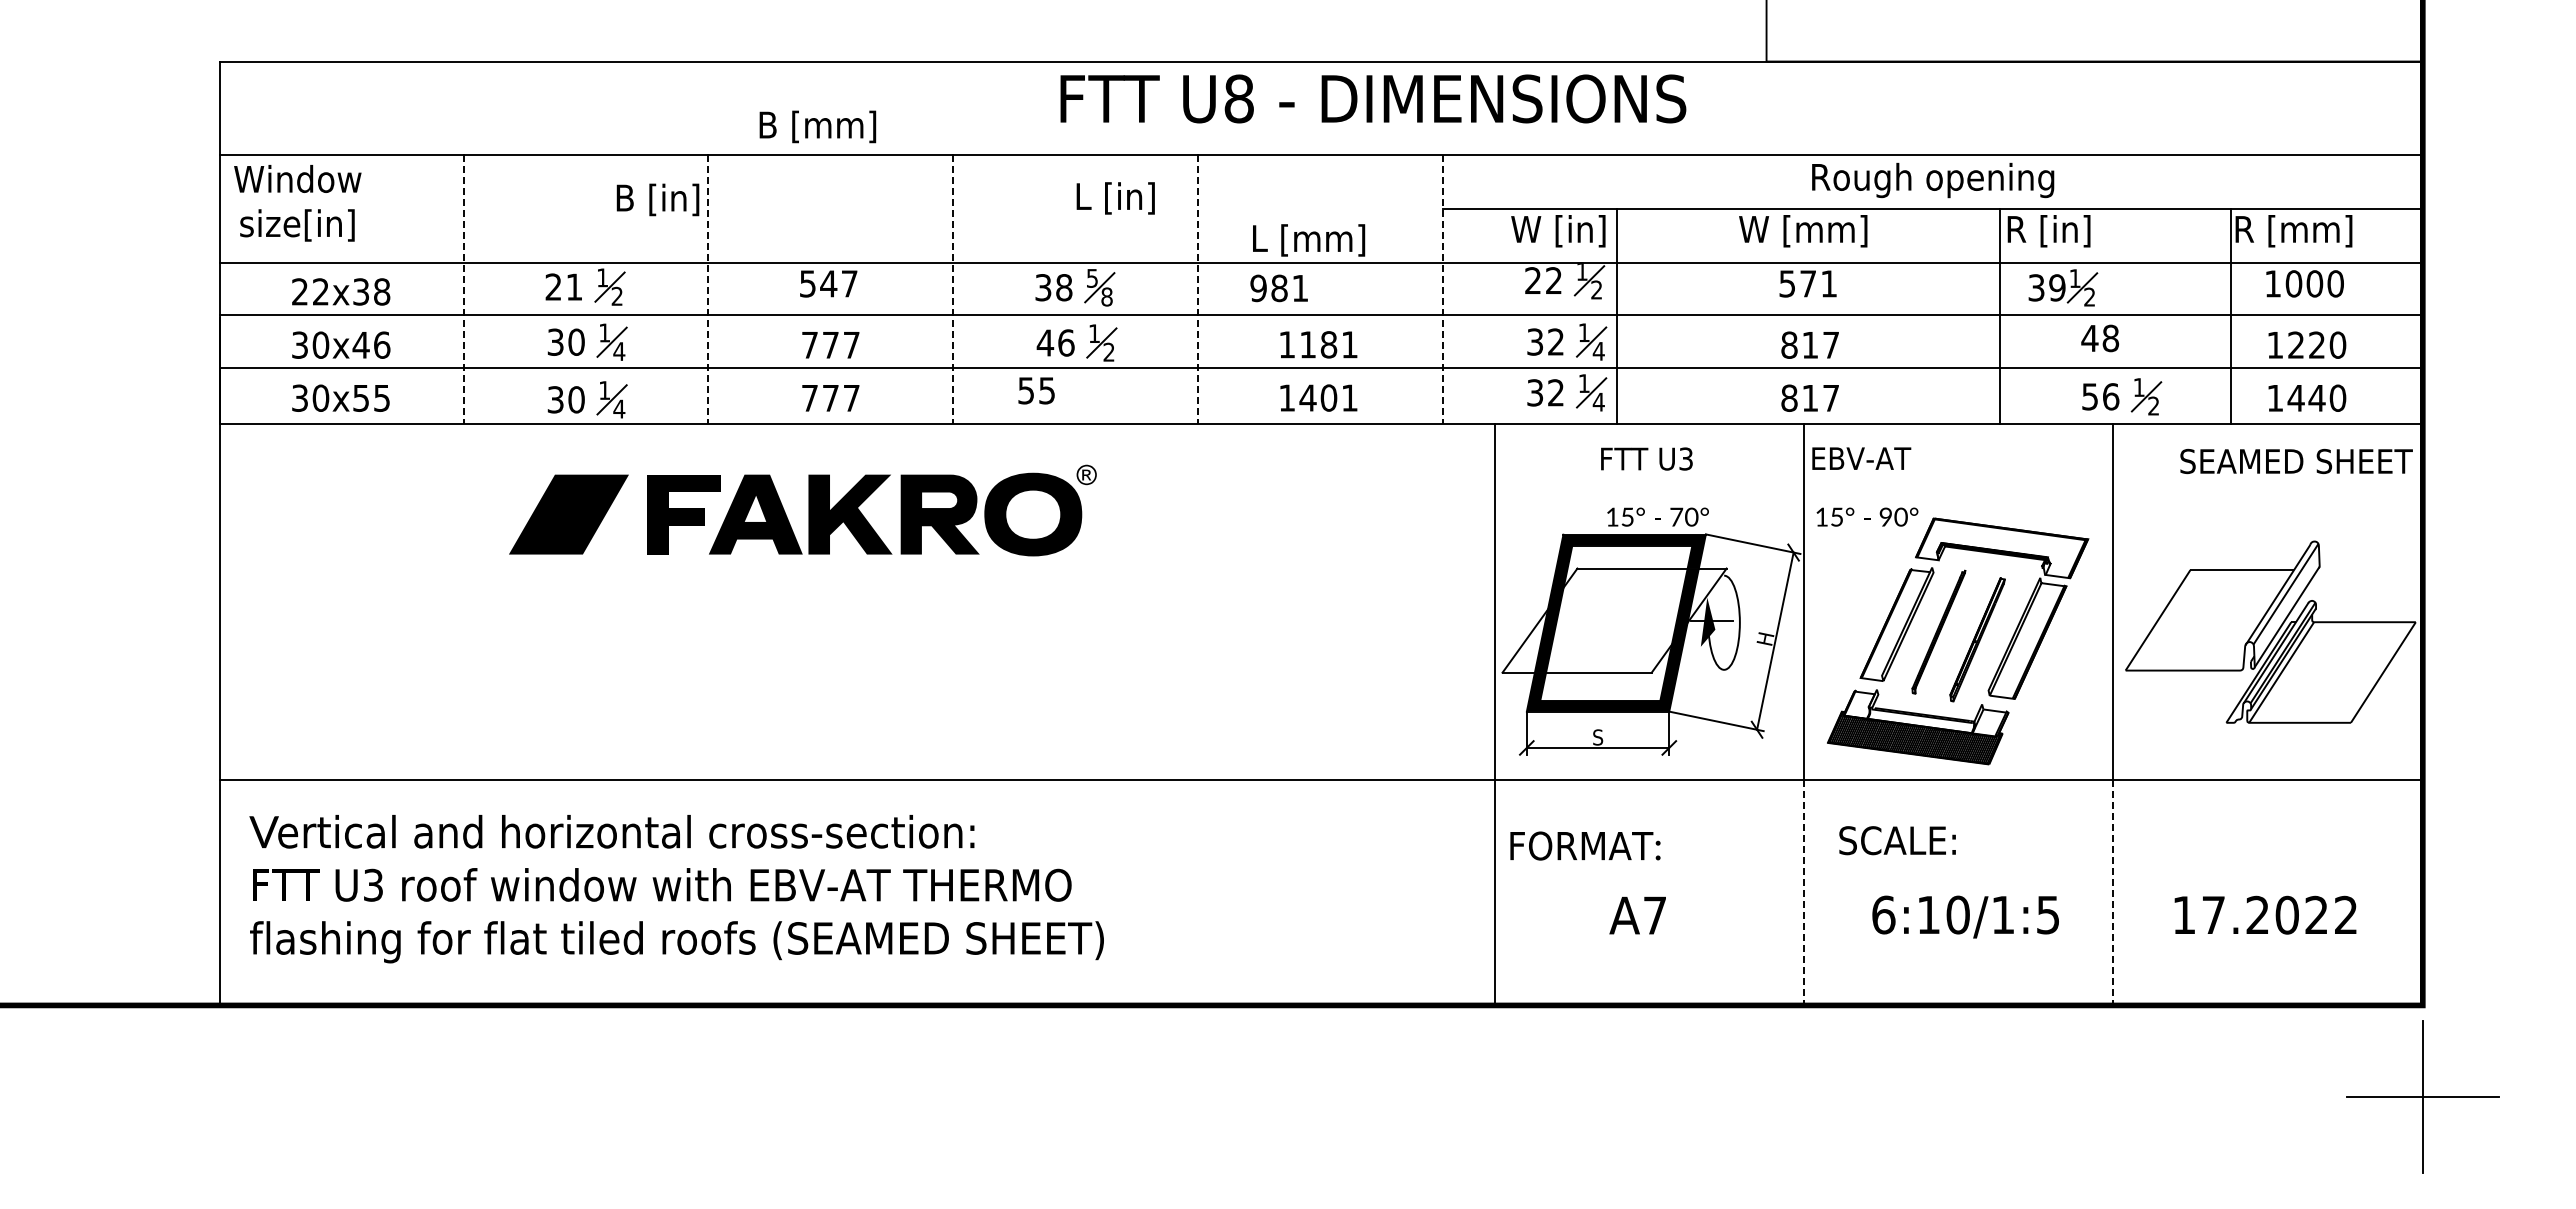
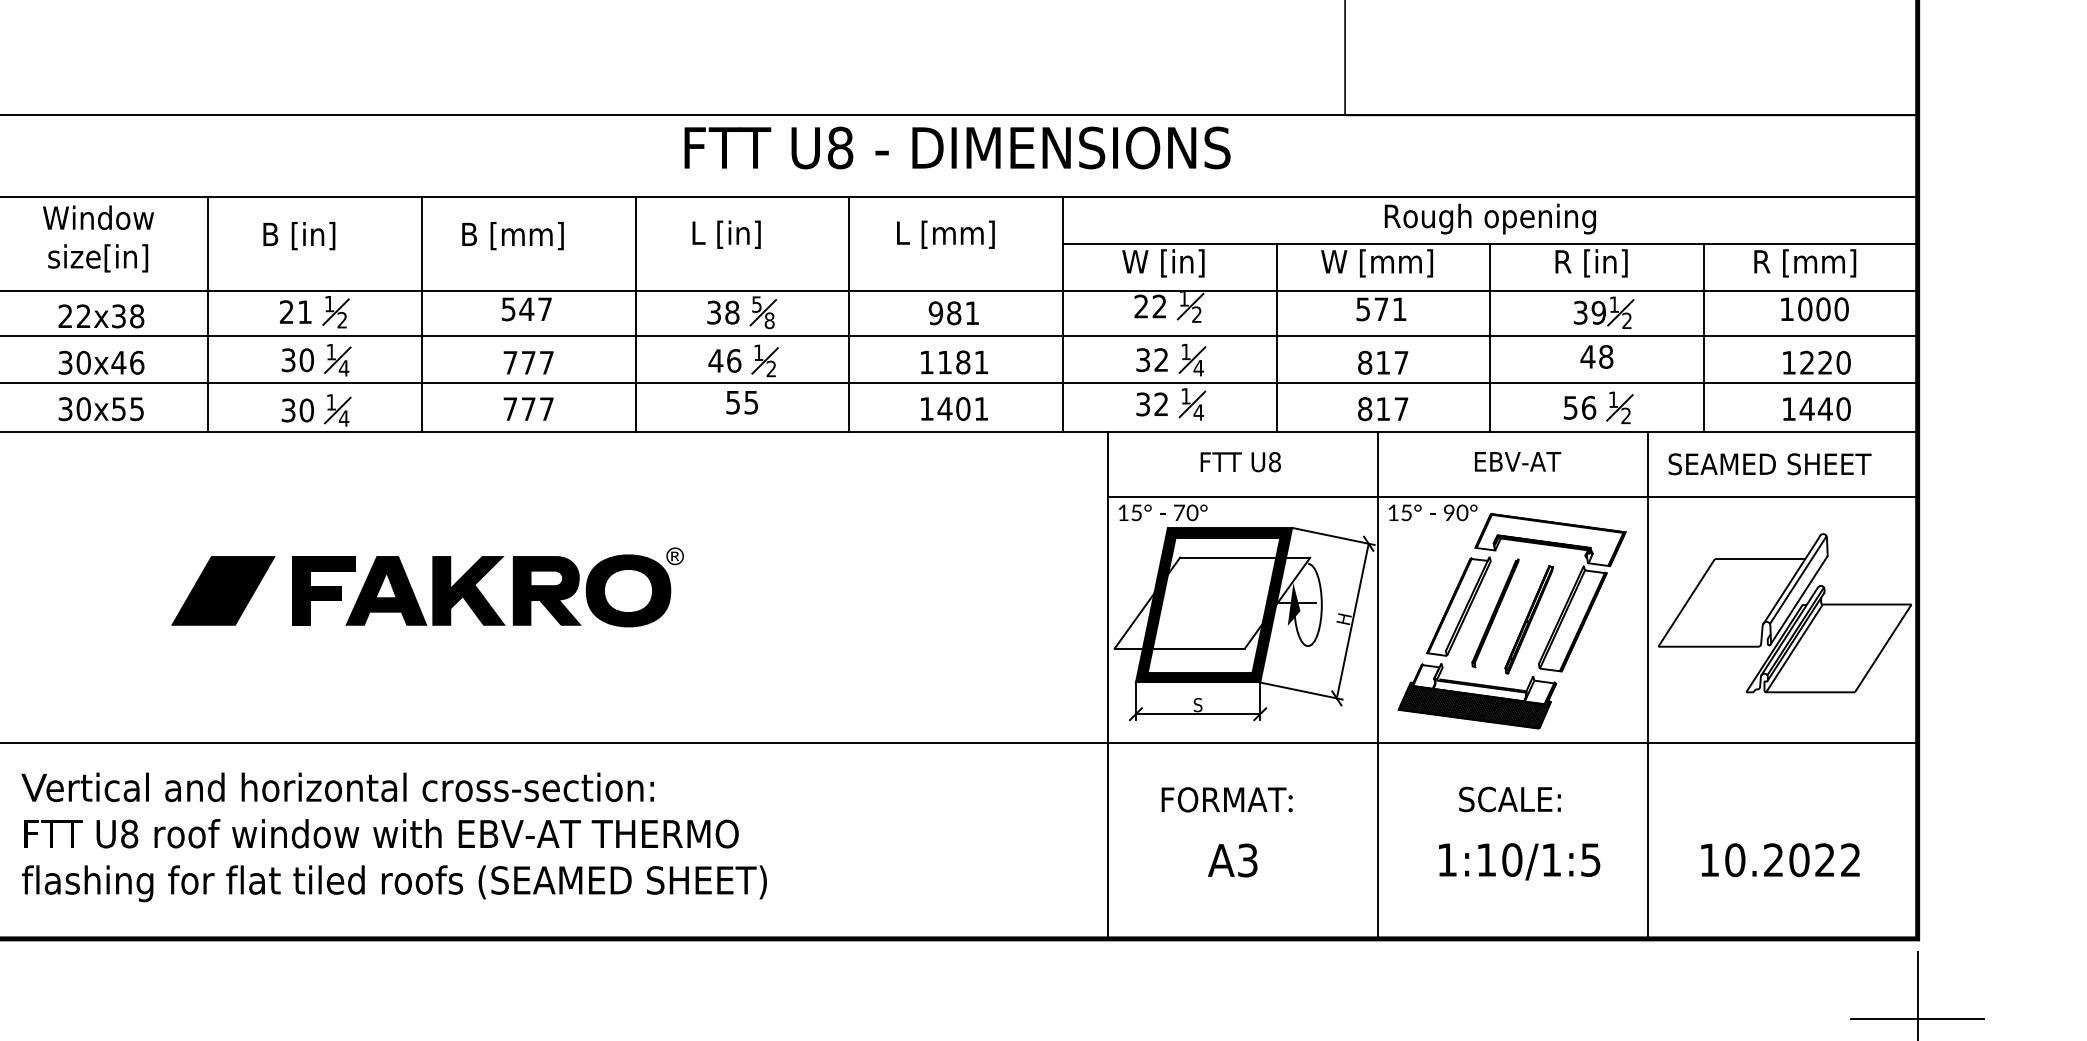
text: (1373, 98) -> (957, 147), moved
text: (817, 126) -> (512, 235), moved
text: (1115, 198) -> (726, 234), moved
text: (657, 199) -> (298, 235), moved
text: (297, 203) -> (98, 239), moved
text: (1309, 240) -> (946, 234), moved
text: (1278, 288) -> (953, 313), moved
line: (463, 290) -> (208, 315), dashed -> solid
line: (708, 290) -> (421, 315), dashed -> solid
line: (953, 290) -> (635, 315), dashed -> solid
line: (1198, 290) -> (849, 315), dashed -> solid
line: (1443, 290) -> (1063, 315), dashed -> solid
line: (1616, 316) -> (1276, 337), moved
line: (2000, 316) -> (1490, 337), moved
line: (2230, 316) -> (1703, 337), moved
text: (2100, 338) -> (1597, 356), moved
text: (1036, 390) -> (742, 402), moved
part: (2122, 396) -> (1598, 407), moved
text: (1686, 458) -> (1275, 461), U3 -> U8
text: (1861, 458) -> (1517, 461), moved
text: (2296, 461) -> (1769, 464), moved
line: (1958, 499) -> (1512, 497), added
part: (802, 510) -> (427, 587), moved
text: (1657, 516) -> (1162, 512), moved
text: (1897, 840) -> (1509, 799), moved
text: (1585, 845) -> (1227, 799), moved
text: (373, 884) -> (129, 833), U3 -> U8
line: (1804, 892) -> (1378, 840), dashed -> solid
line: (2113, 892) -> (1647, 840), dashed -> solid
text: (1883, 914) -> (1447, 859), 6:10/1:5 -> 1:10/1:5
text: (2213, 914) -> (1735, 859), 17.2022 -> 10.2022
text: (1655, 915) -> (1248, 860), A7 -> A3

